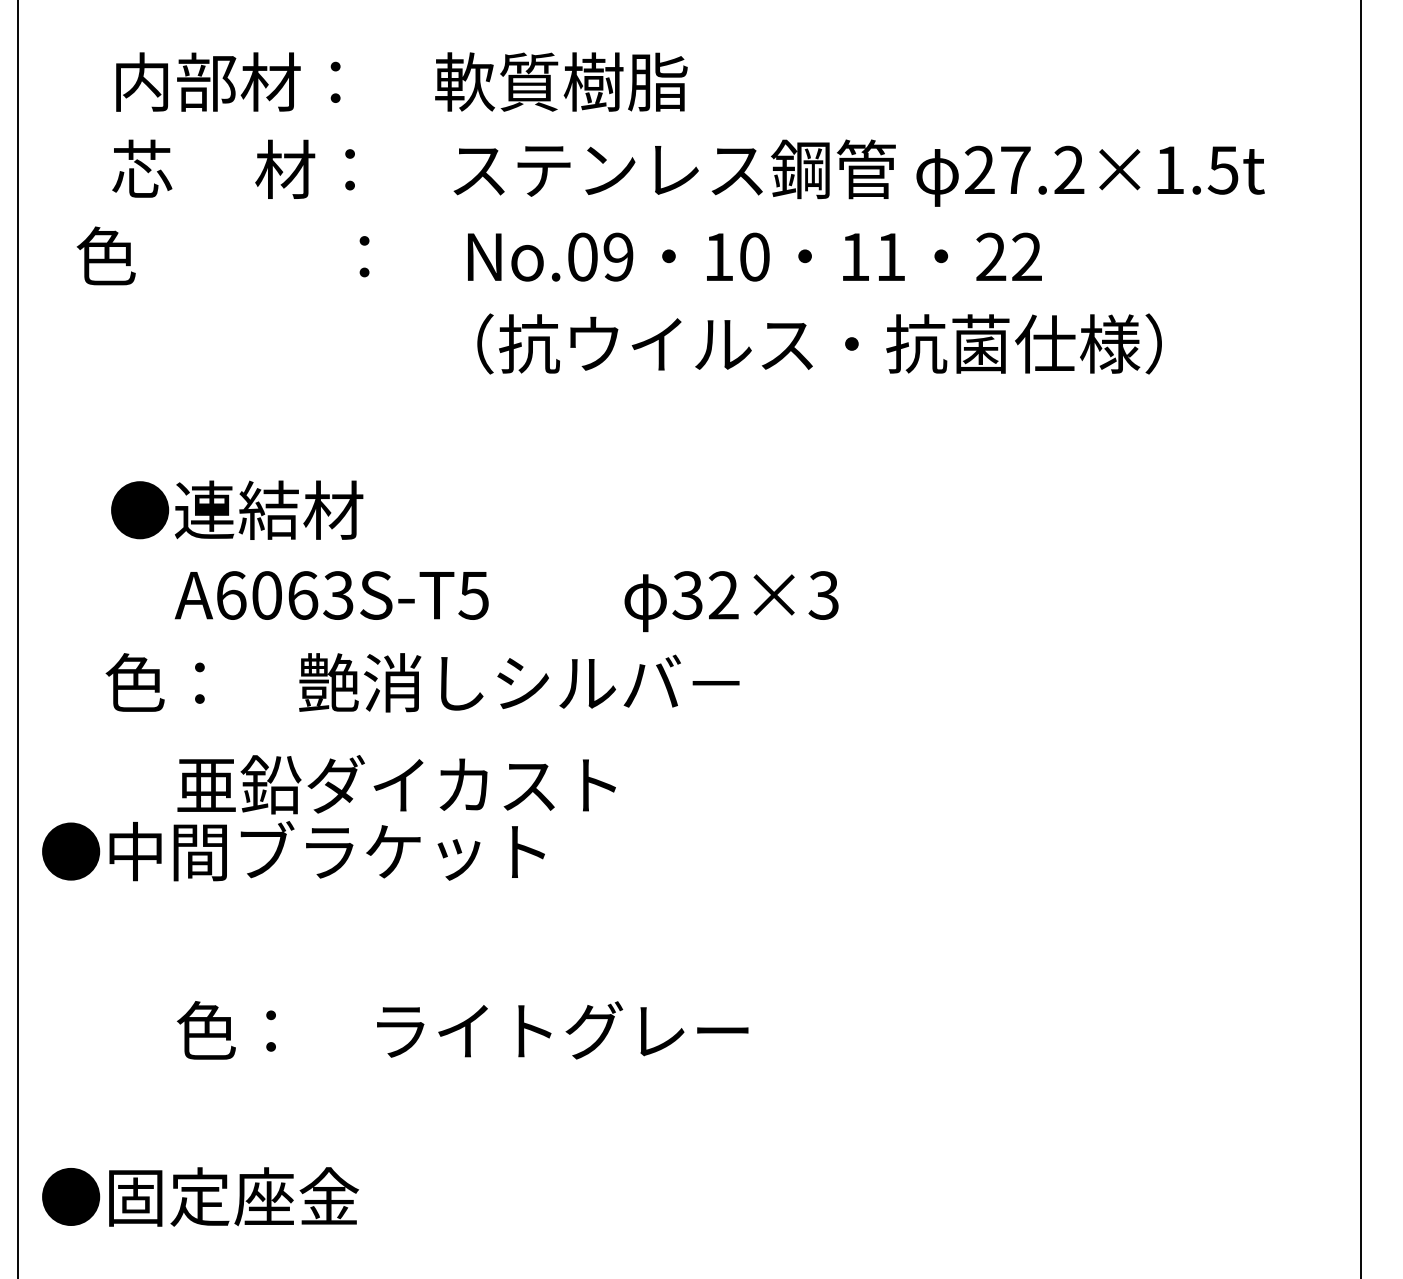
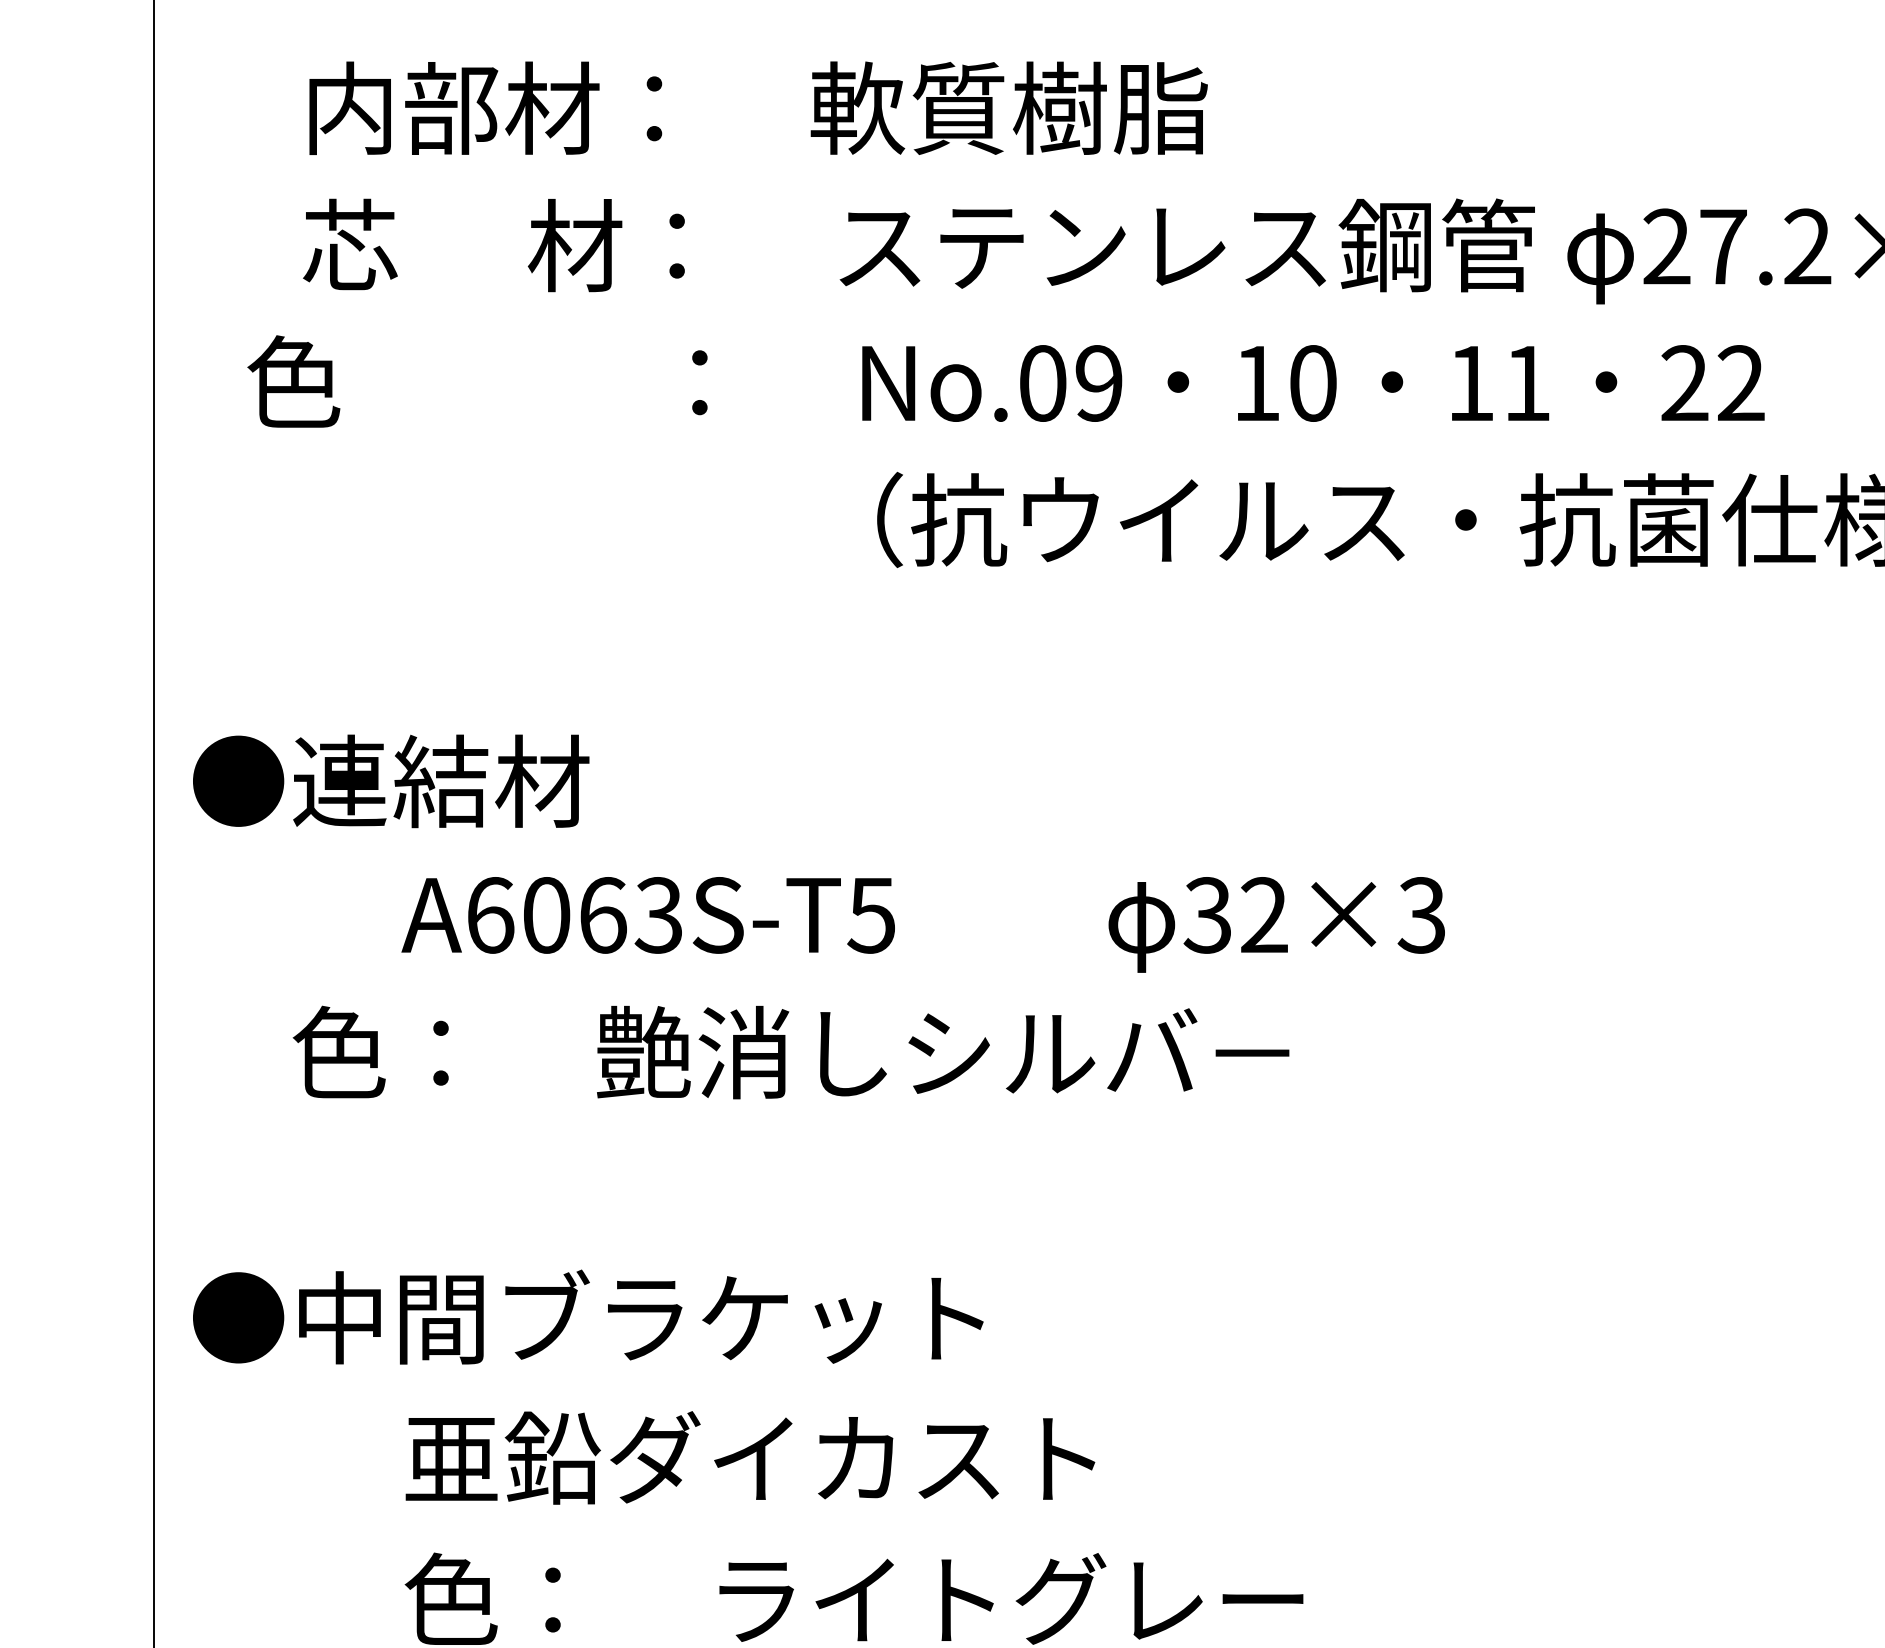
text: (237, 509) -> (391, 780), moved
text: (396, 784) -> (750, 1457), moved

